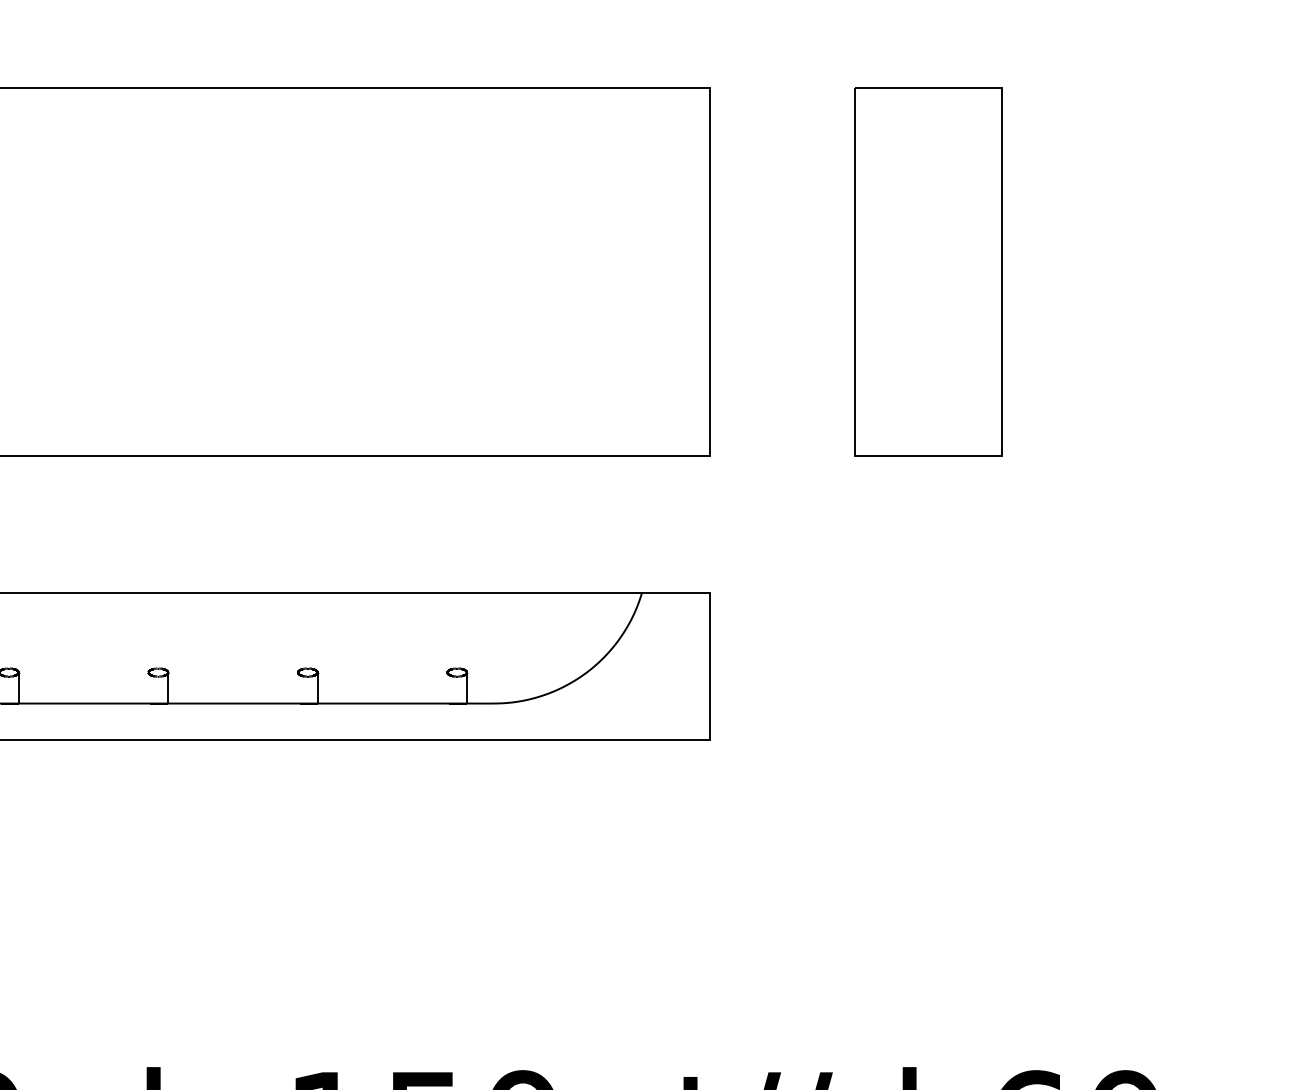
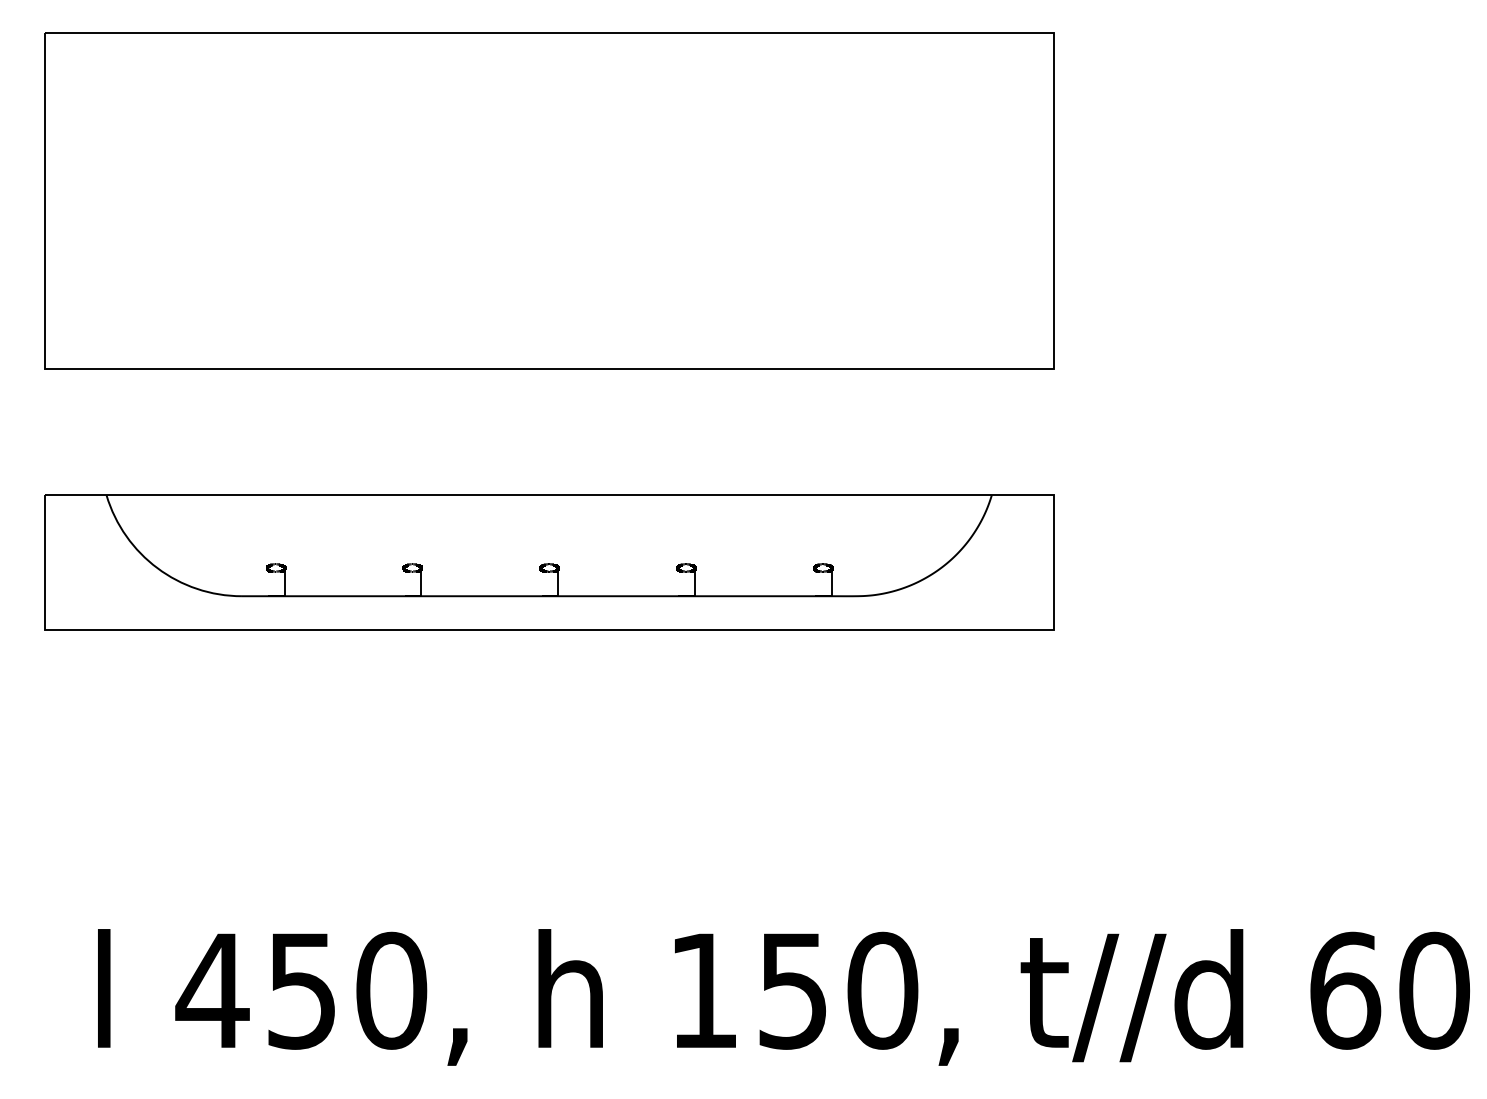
part: (927, 271) -> (1253, 200), removed

